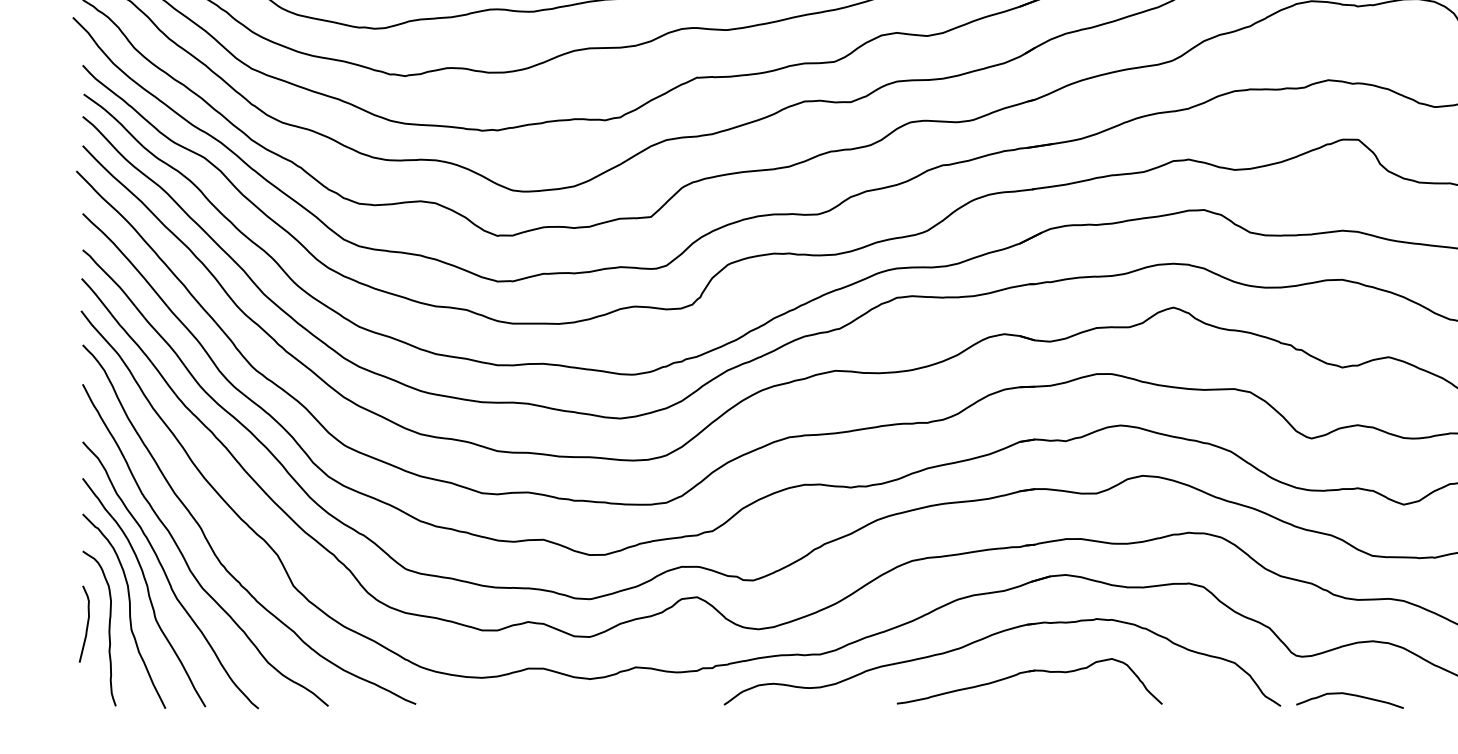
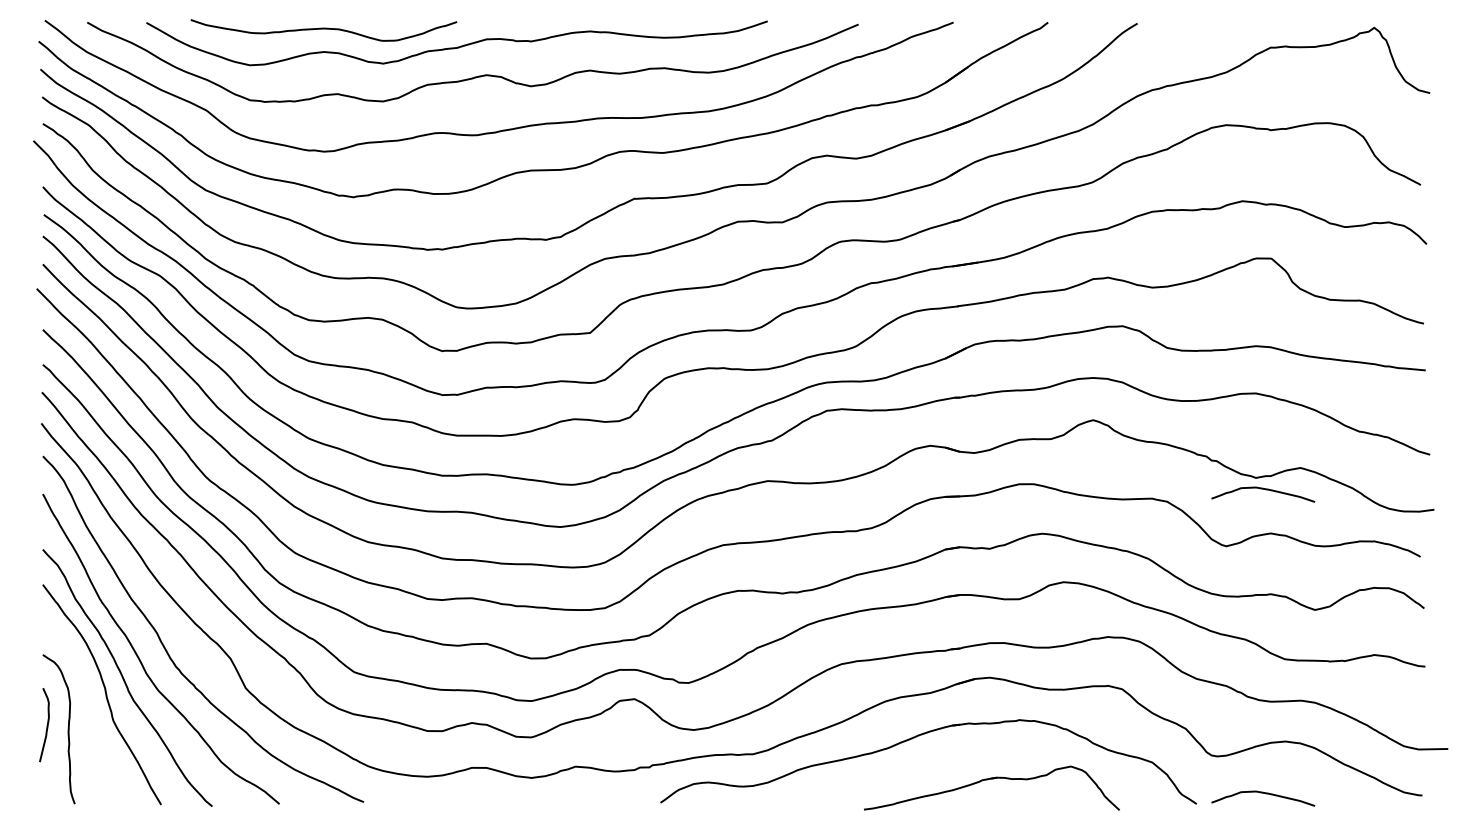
curve: (1352, 380) -> (1265, 490), added
curve: (129, 611) -> (87, 712), removed
part: (1029, 672) -> (991, 779), moved

